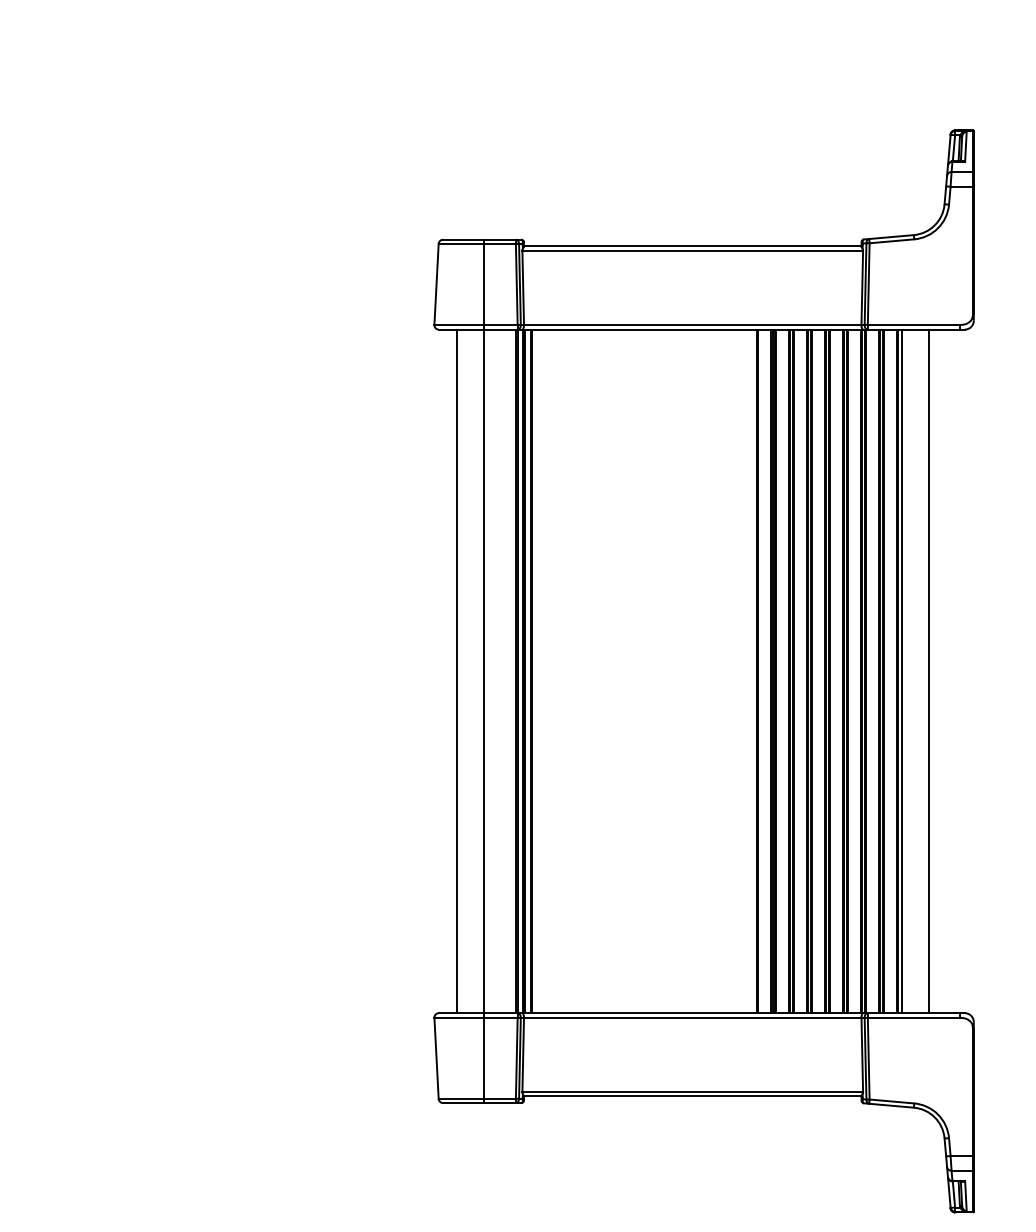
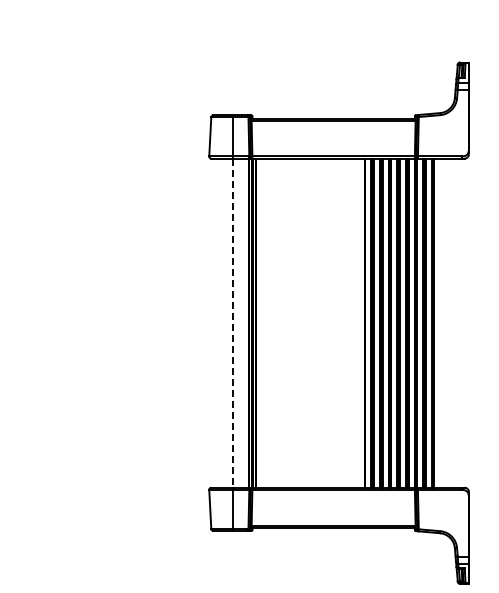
line: (455, 670) -> (219, 322), removed
line: (929, 670) -> (447, 322), removed
line: (482, 672) -> (232, 323), solid -> dashed

